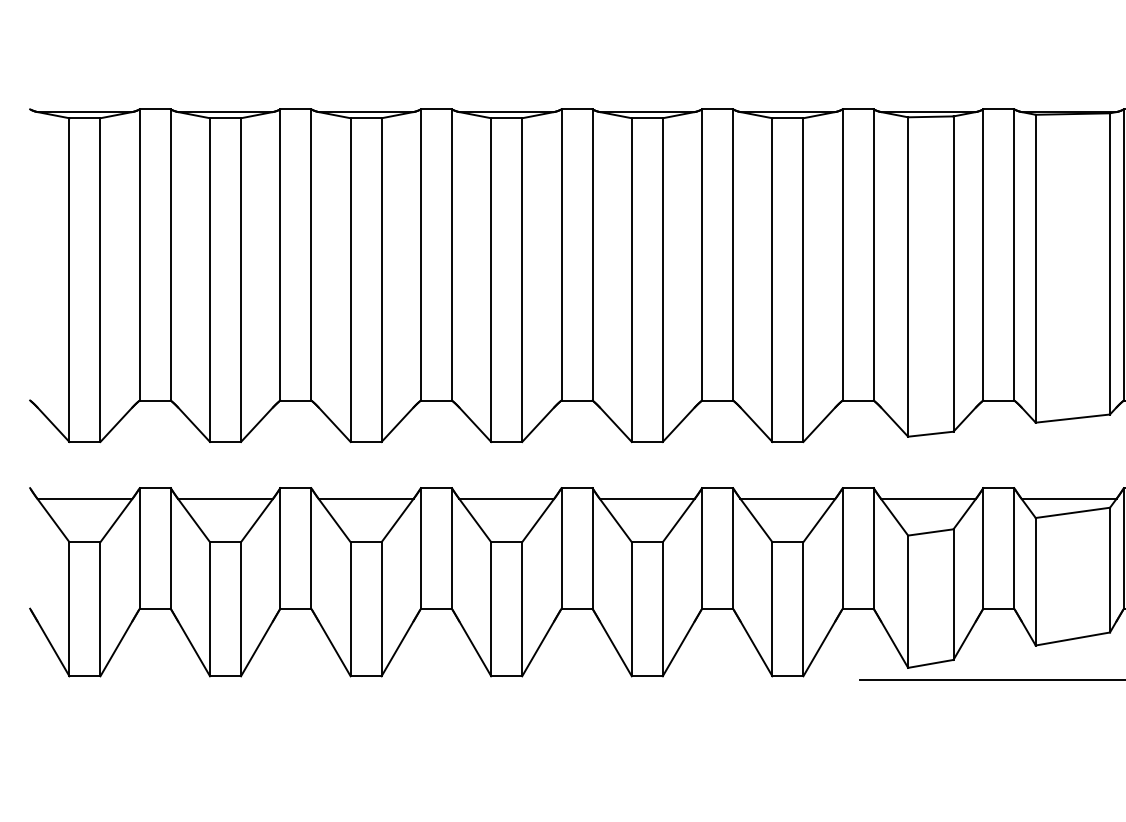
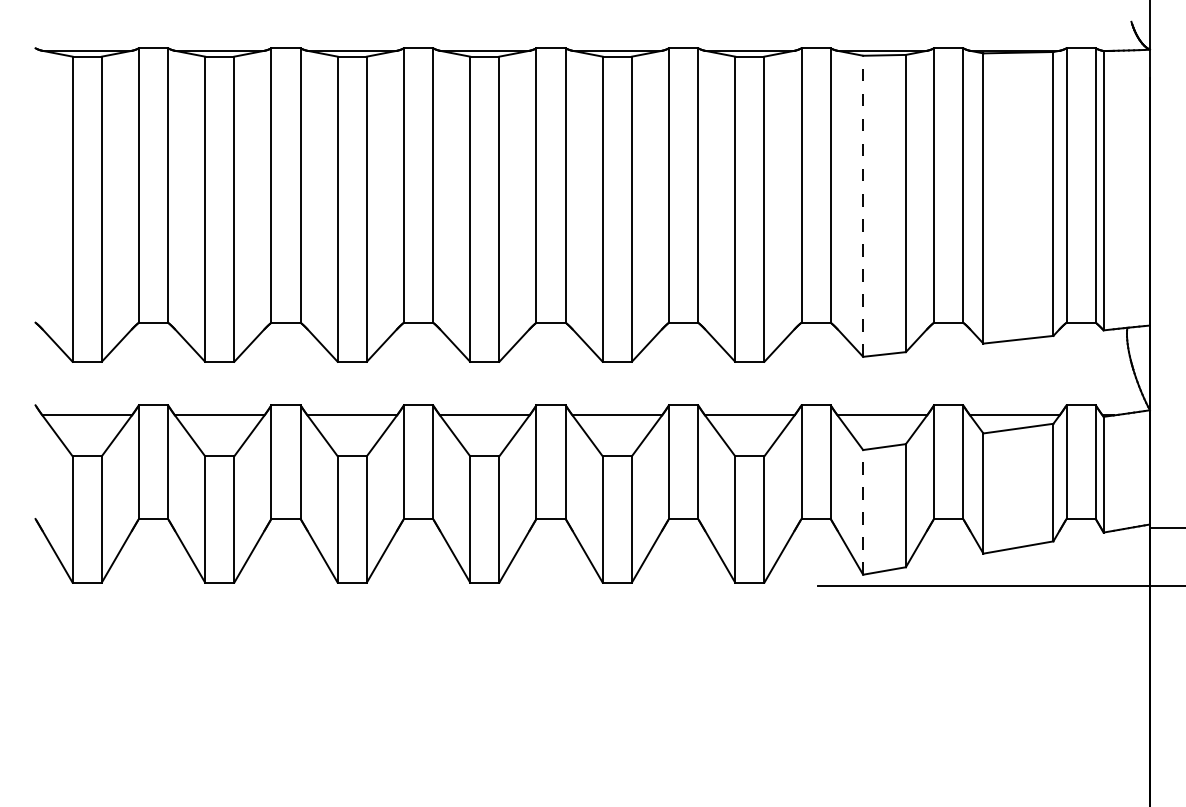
line: (908, 277) -> (863, 206), solid -> dashed
line: (908, 600) -> (863, 511), solid -> dashed

